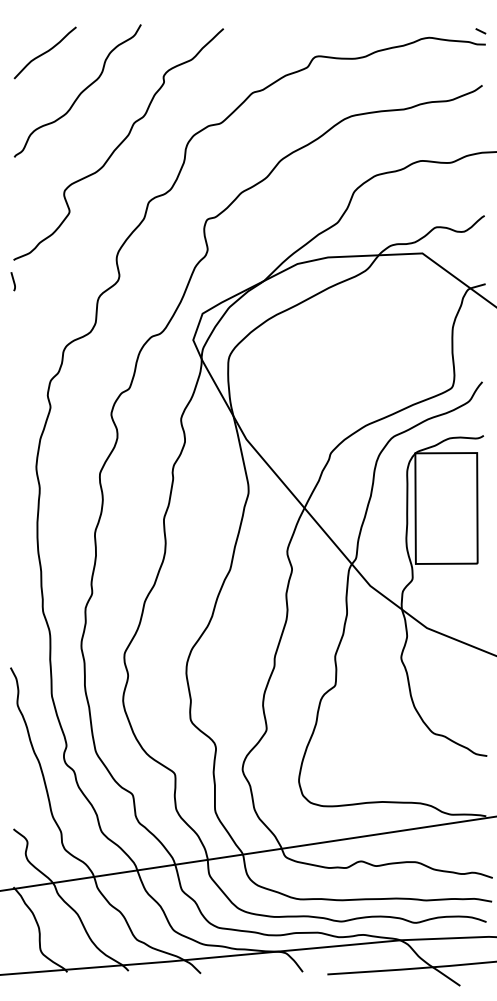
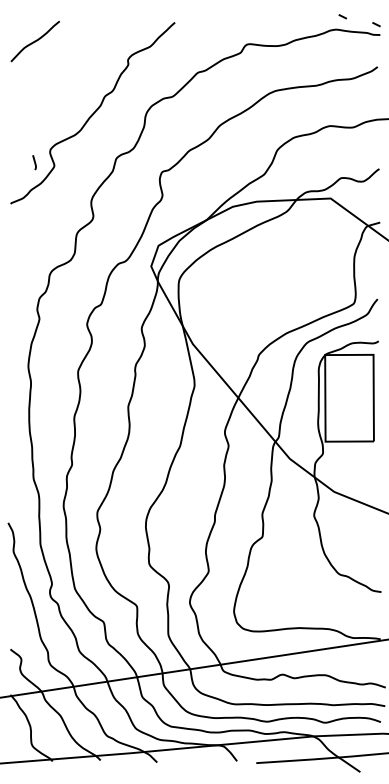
line: (437, 21) -> (342, 16), added
curve: (80, 92) -> (62, 72), removed
curve: (12, 280) -> (33, 161), moved

